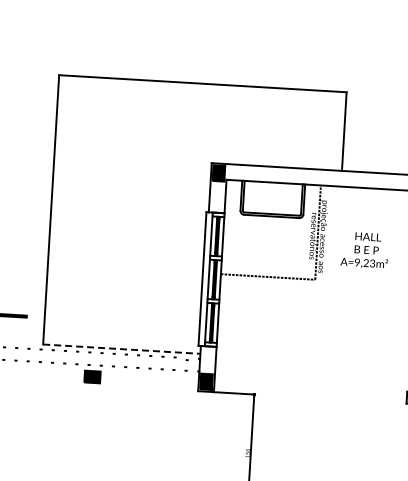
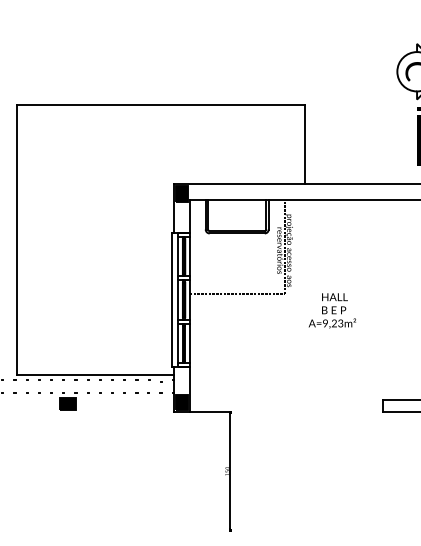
text: (364, 250) -> (331, 310), moved
line: (121, 348) -> (95, 374), dashed -> solid

